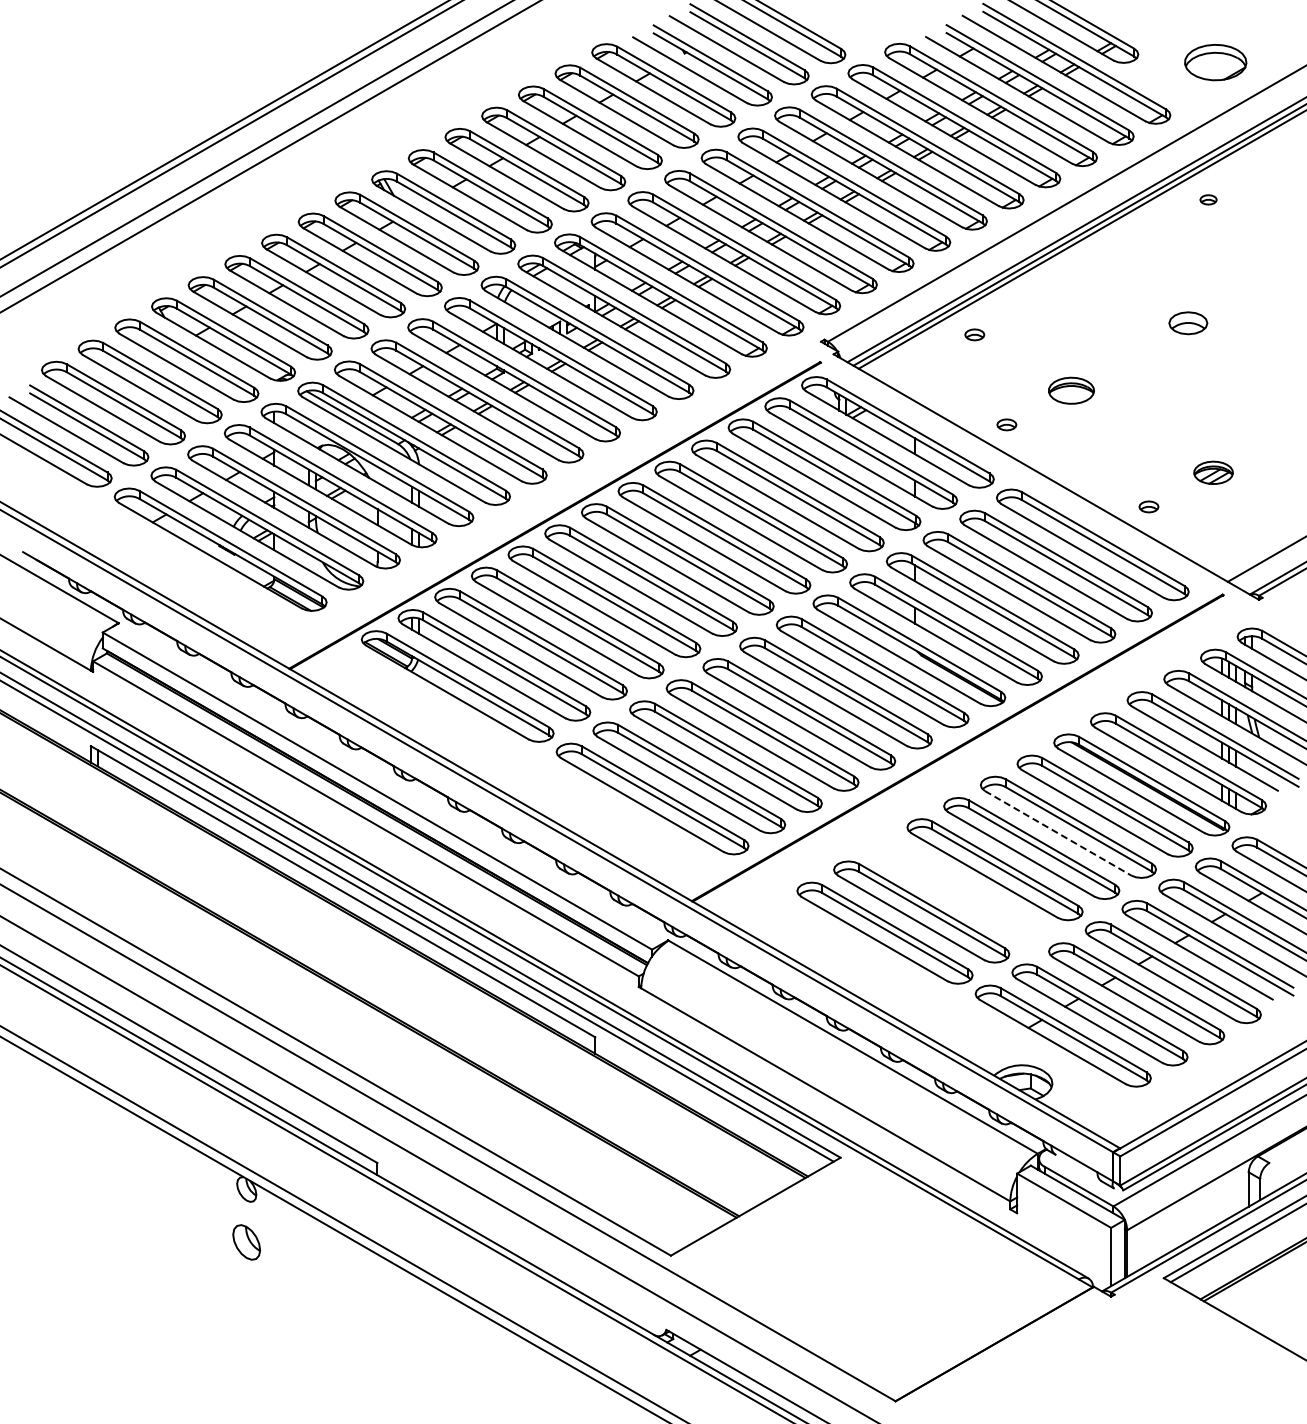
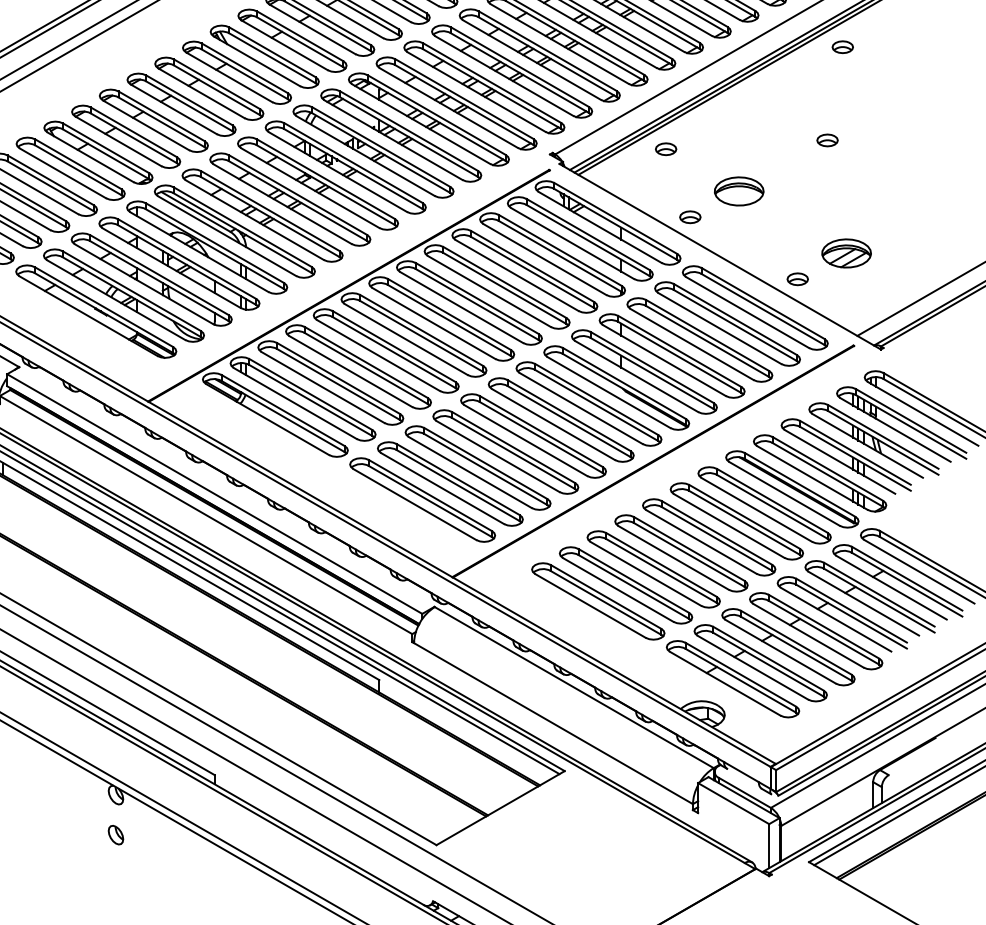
part: (1208, 199) -> (842, 46), size x1.67
part: (1188, 322) -> (827, 139), size x0.71
part: (974, 334) -> (665, 148), size x1.43
part: (1071, 390) -> (739, 191), size x1.43
part: (1006, 424) -> (690, 217), size x1.43
part: (1213, 472) -> (846, 253), size x1.67
part: (1148, 506) -> (797, 278), size x1.43
line: (1058, 833) -> (729, 526), dashed -> solid
part: (957, 890) -> (653, 569), added
part: (246, 1242) -> (115, 835), size x0.71

